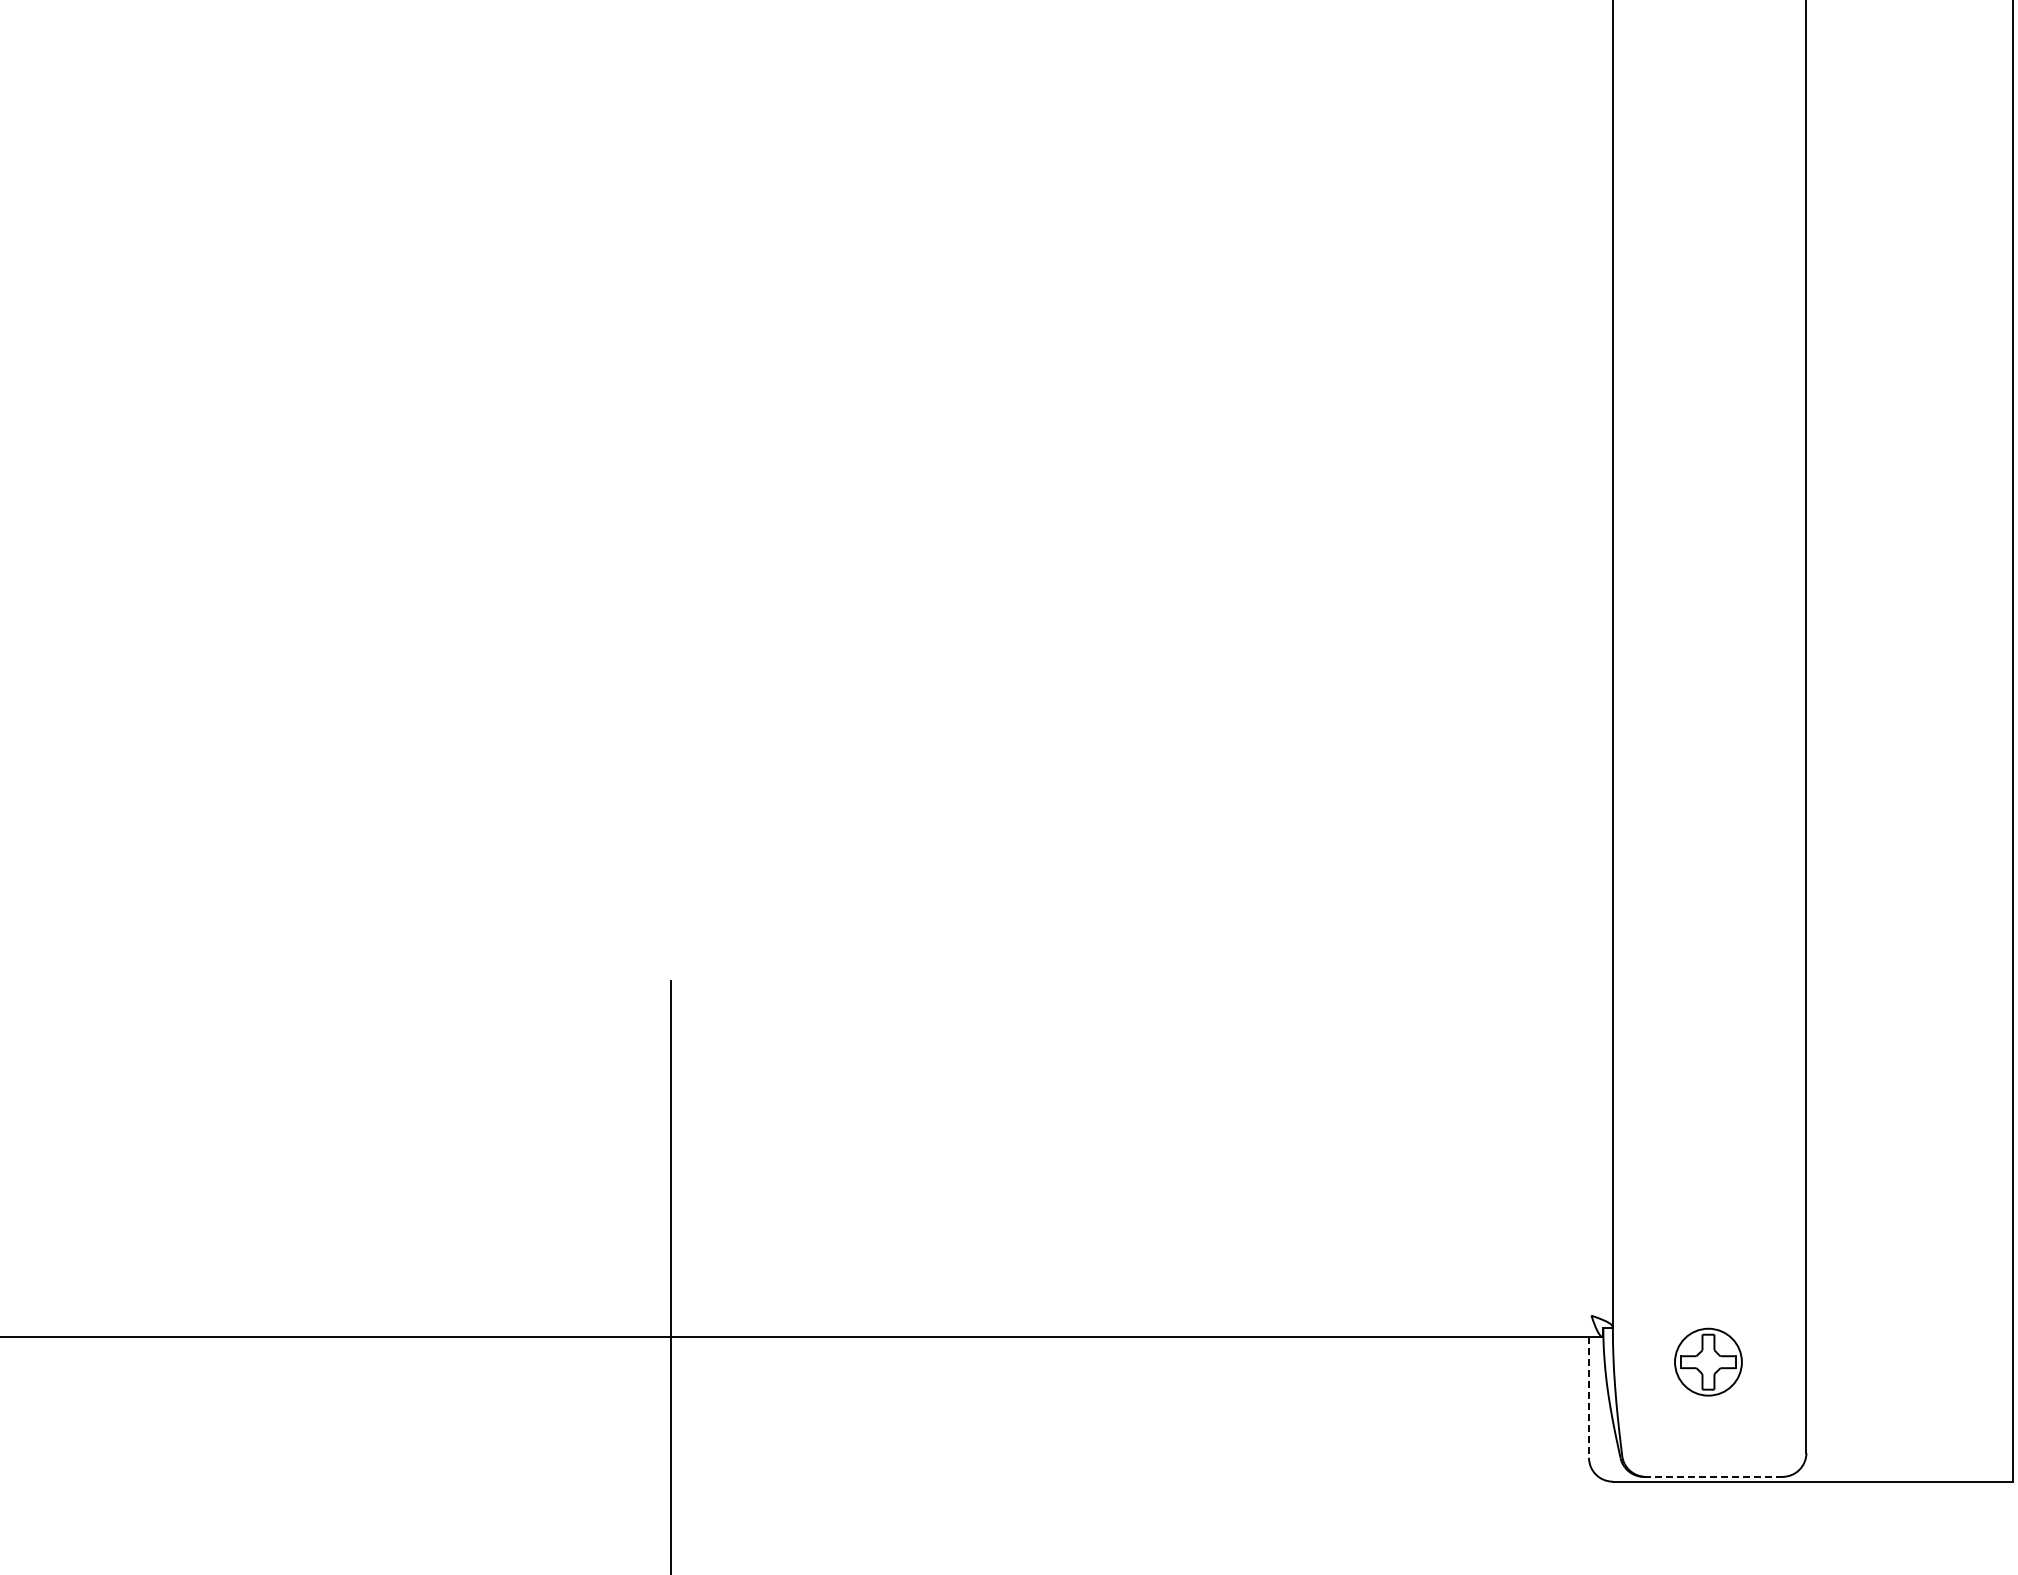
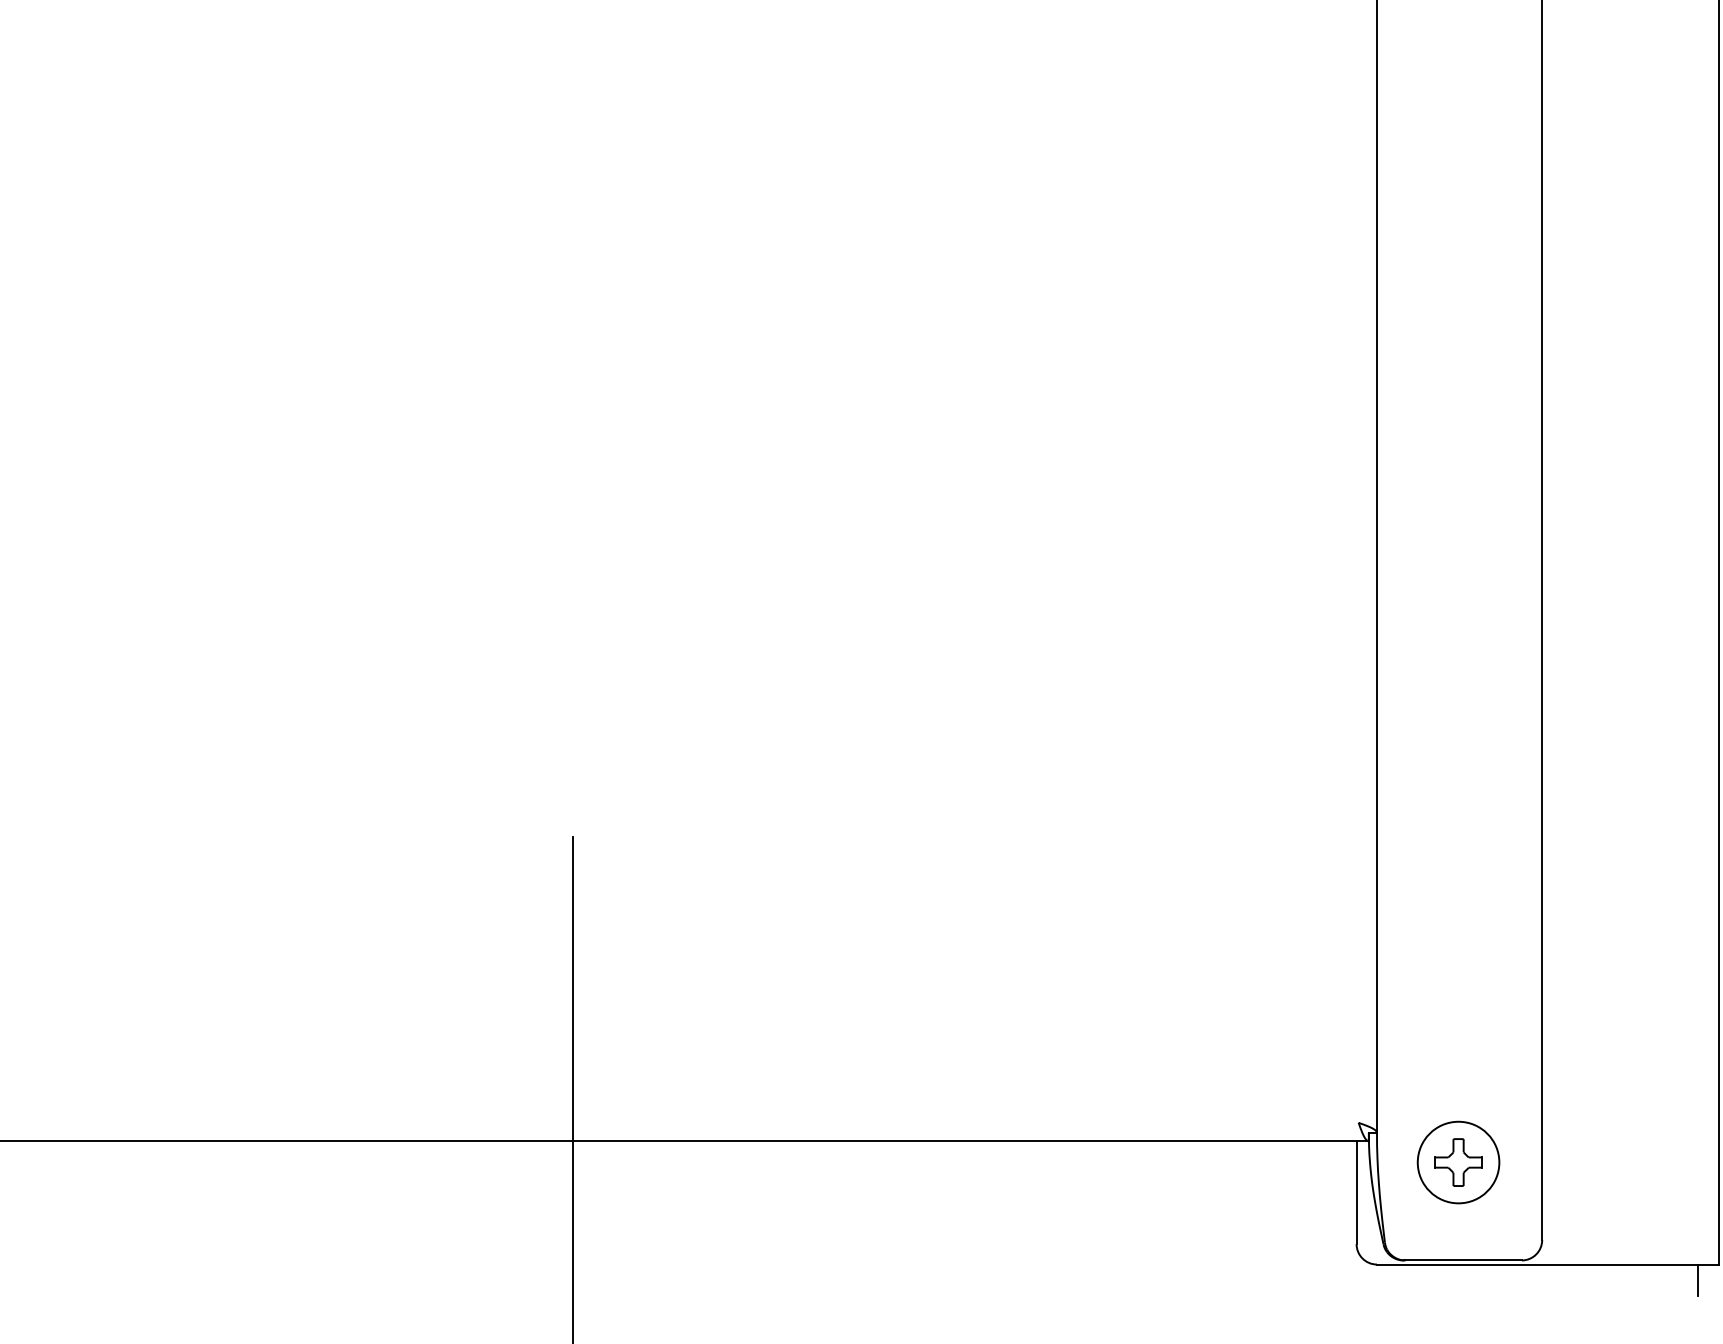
circle: (1708, 1361) -> (1458, 1161), size x1.43
line: (1589, 1397) -> (1357, 1192), dashed -> solid
line: (1713, 1476) -> (1462, 1260), dashed -> solid
line: (1989, 1499) -> (1698, 1279), added

